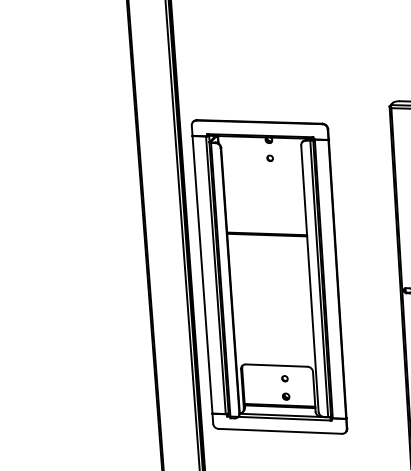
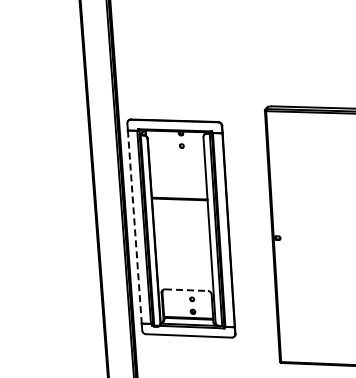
line: (202, 275) -> (134, 227), solid -> dashed
line: (276, 366) -> (186, 290), solid -> dashed

